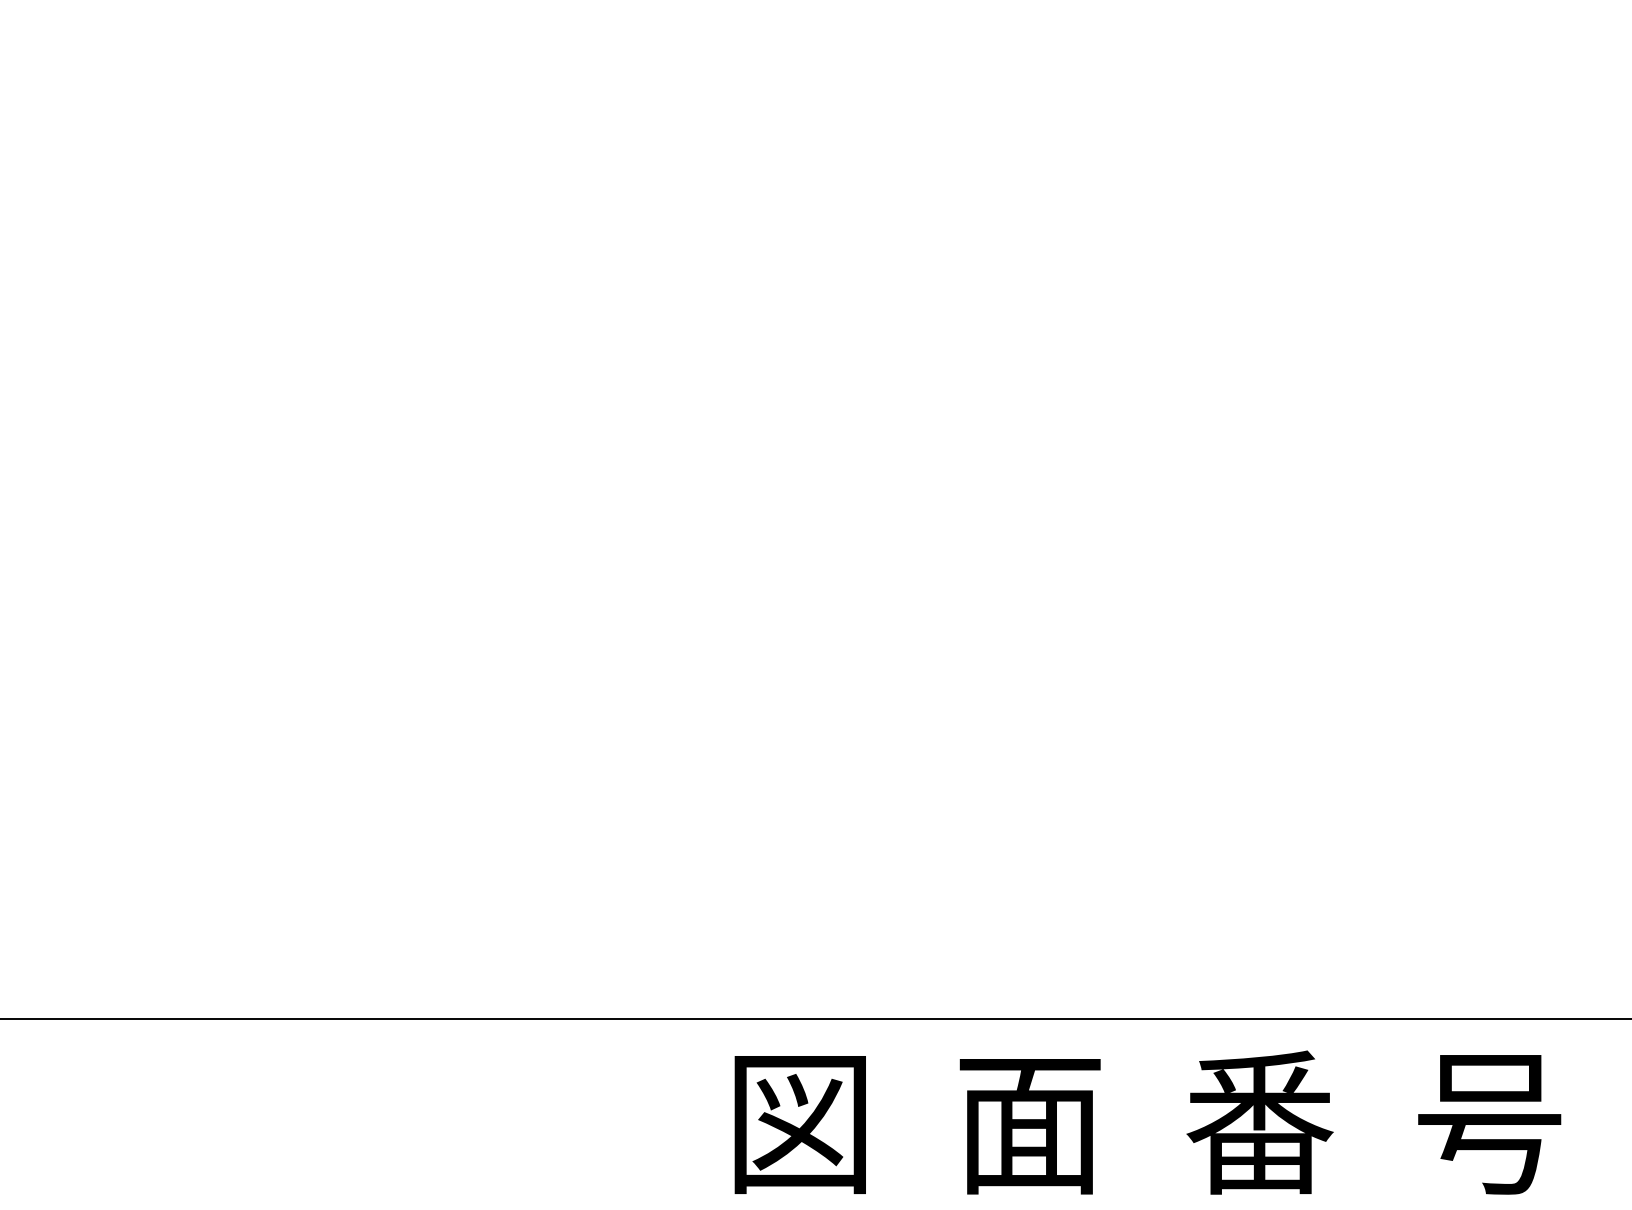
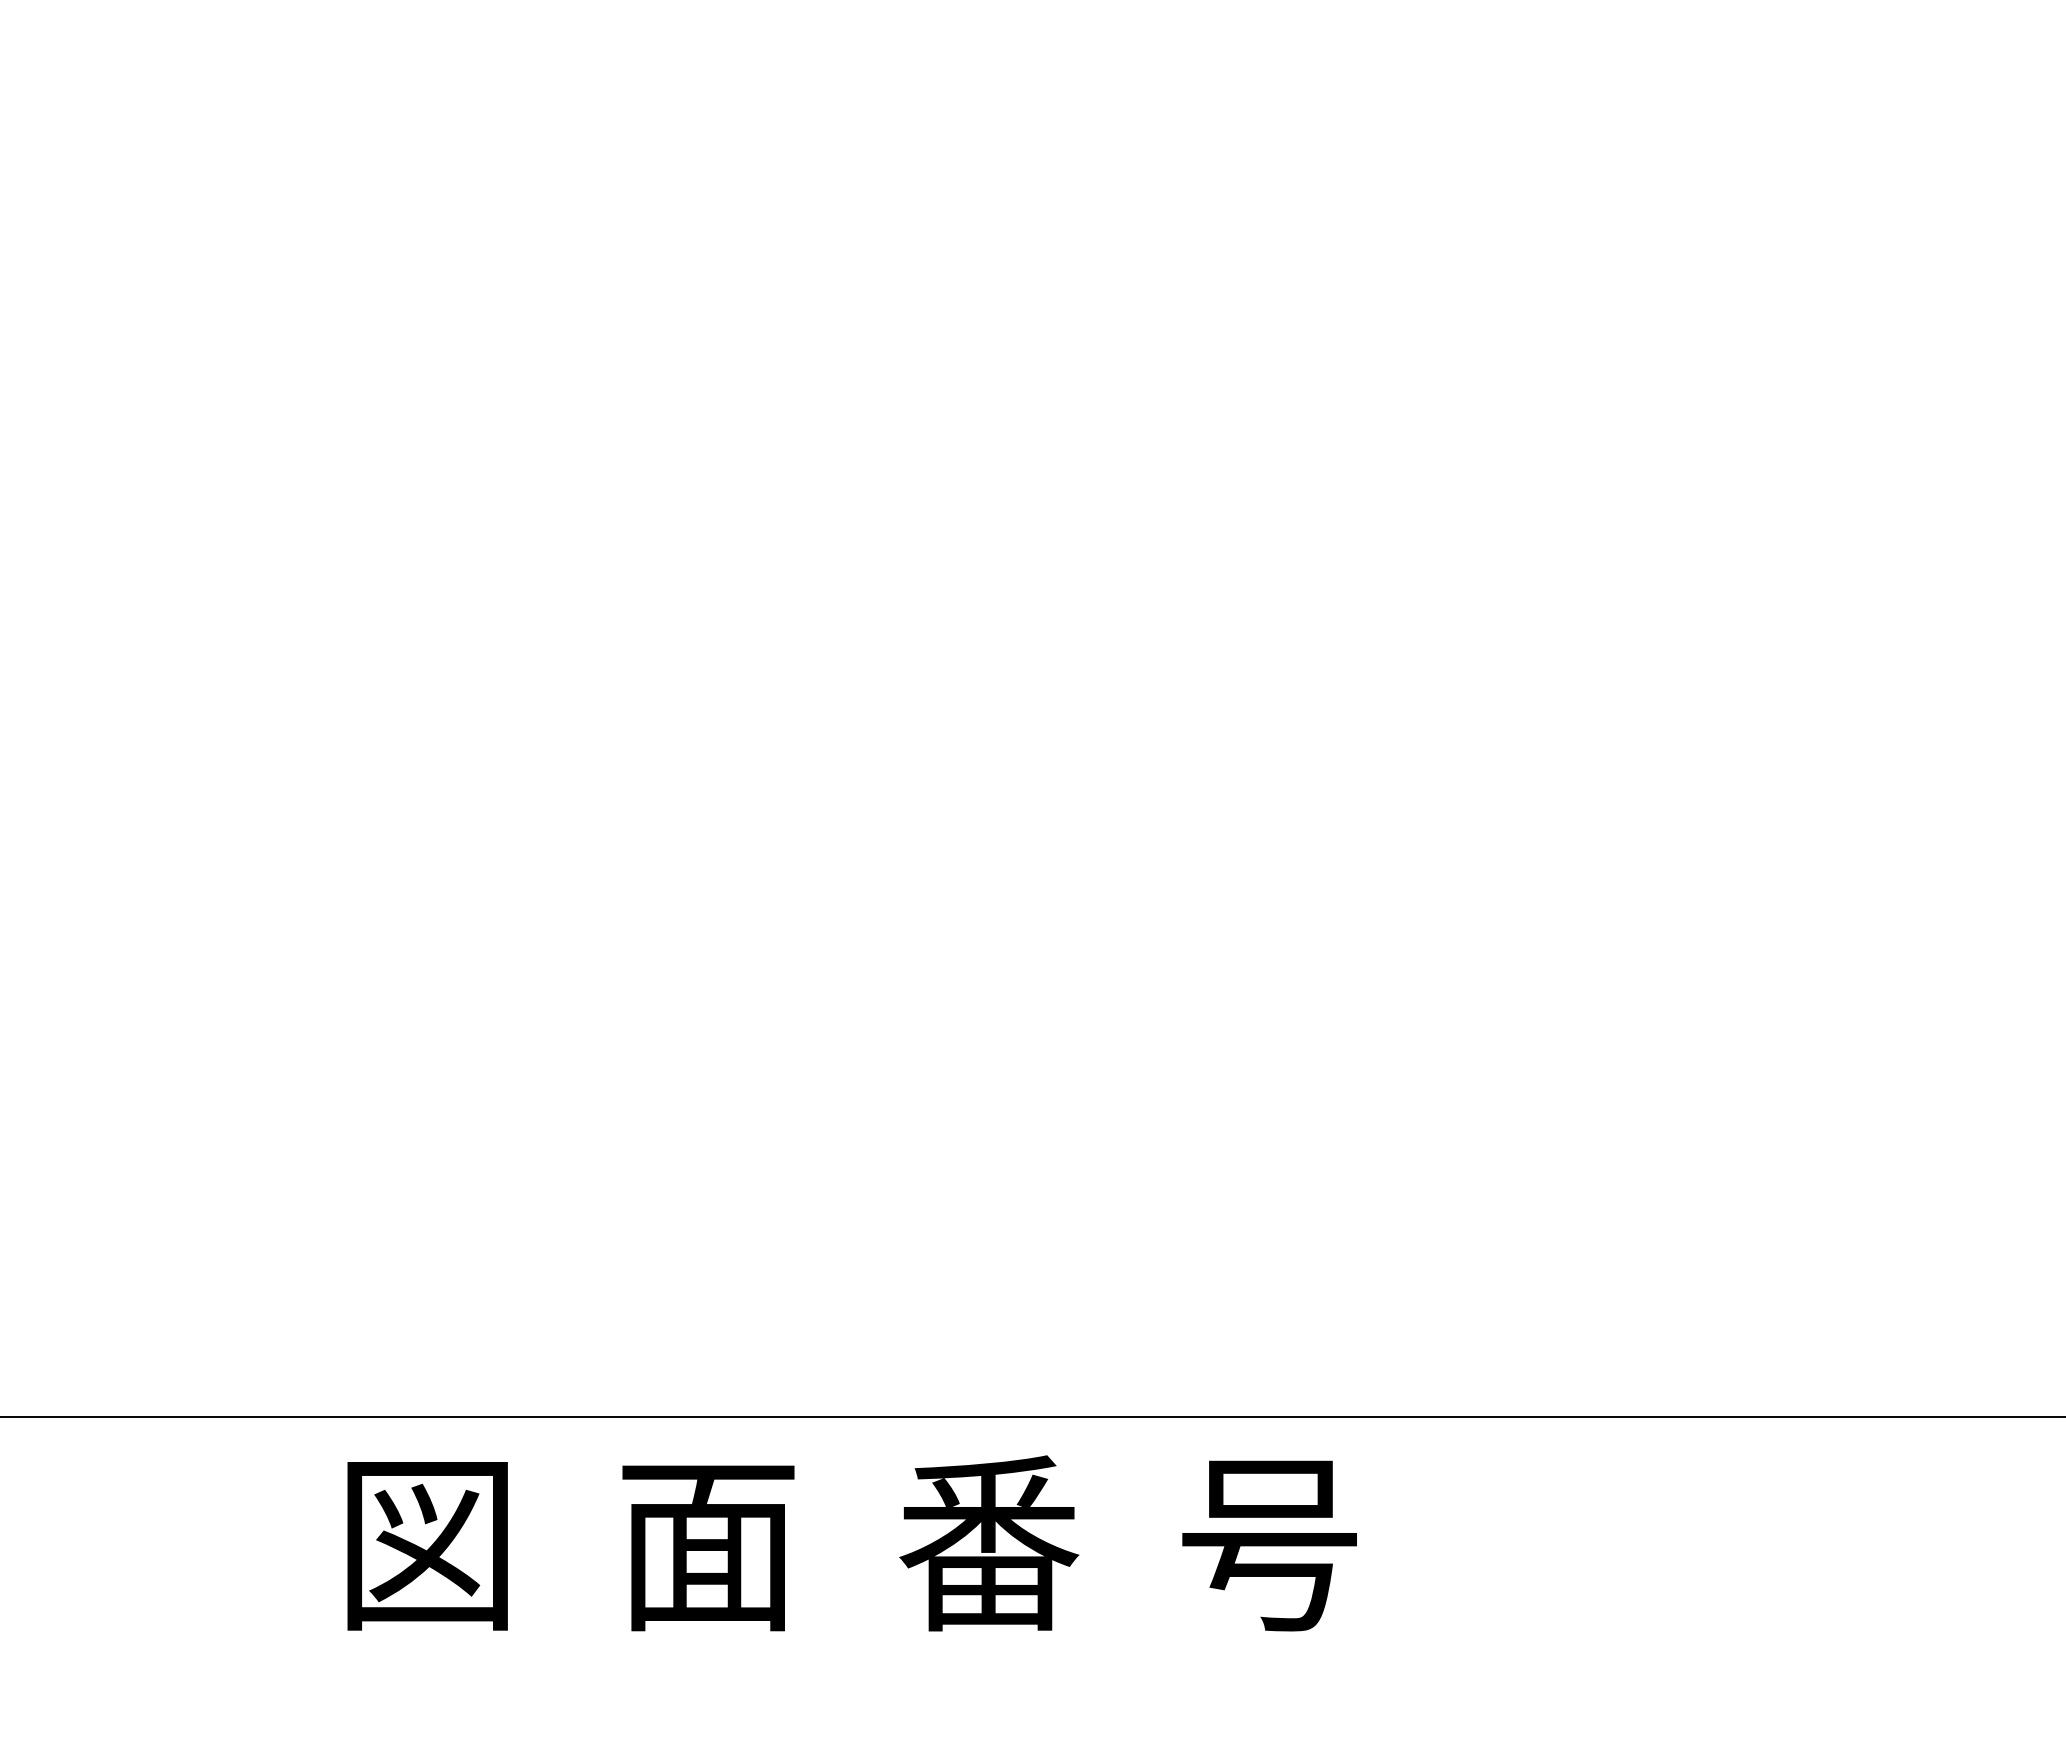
text: (1147, 1122) -> (851, 1543), moved

